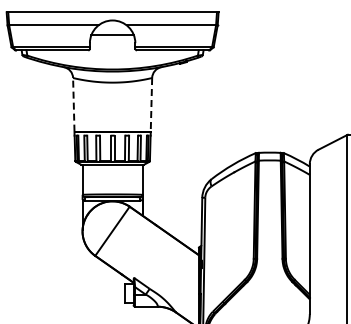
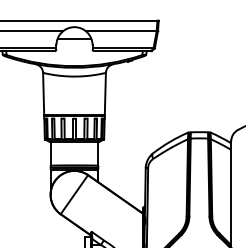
line: (73, 104) -> (43, 93), dashed -> solid
line: (151, 104) -> (105, 93), dashed -> solid

